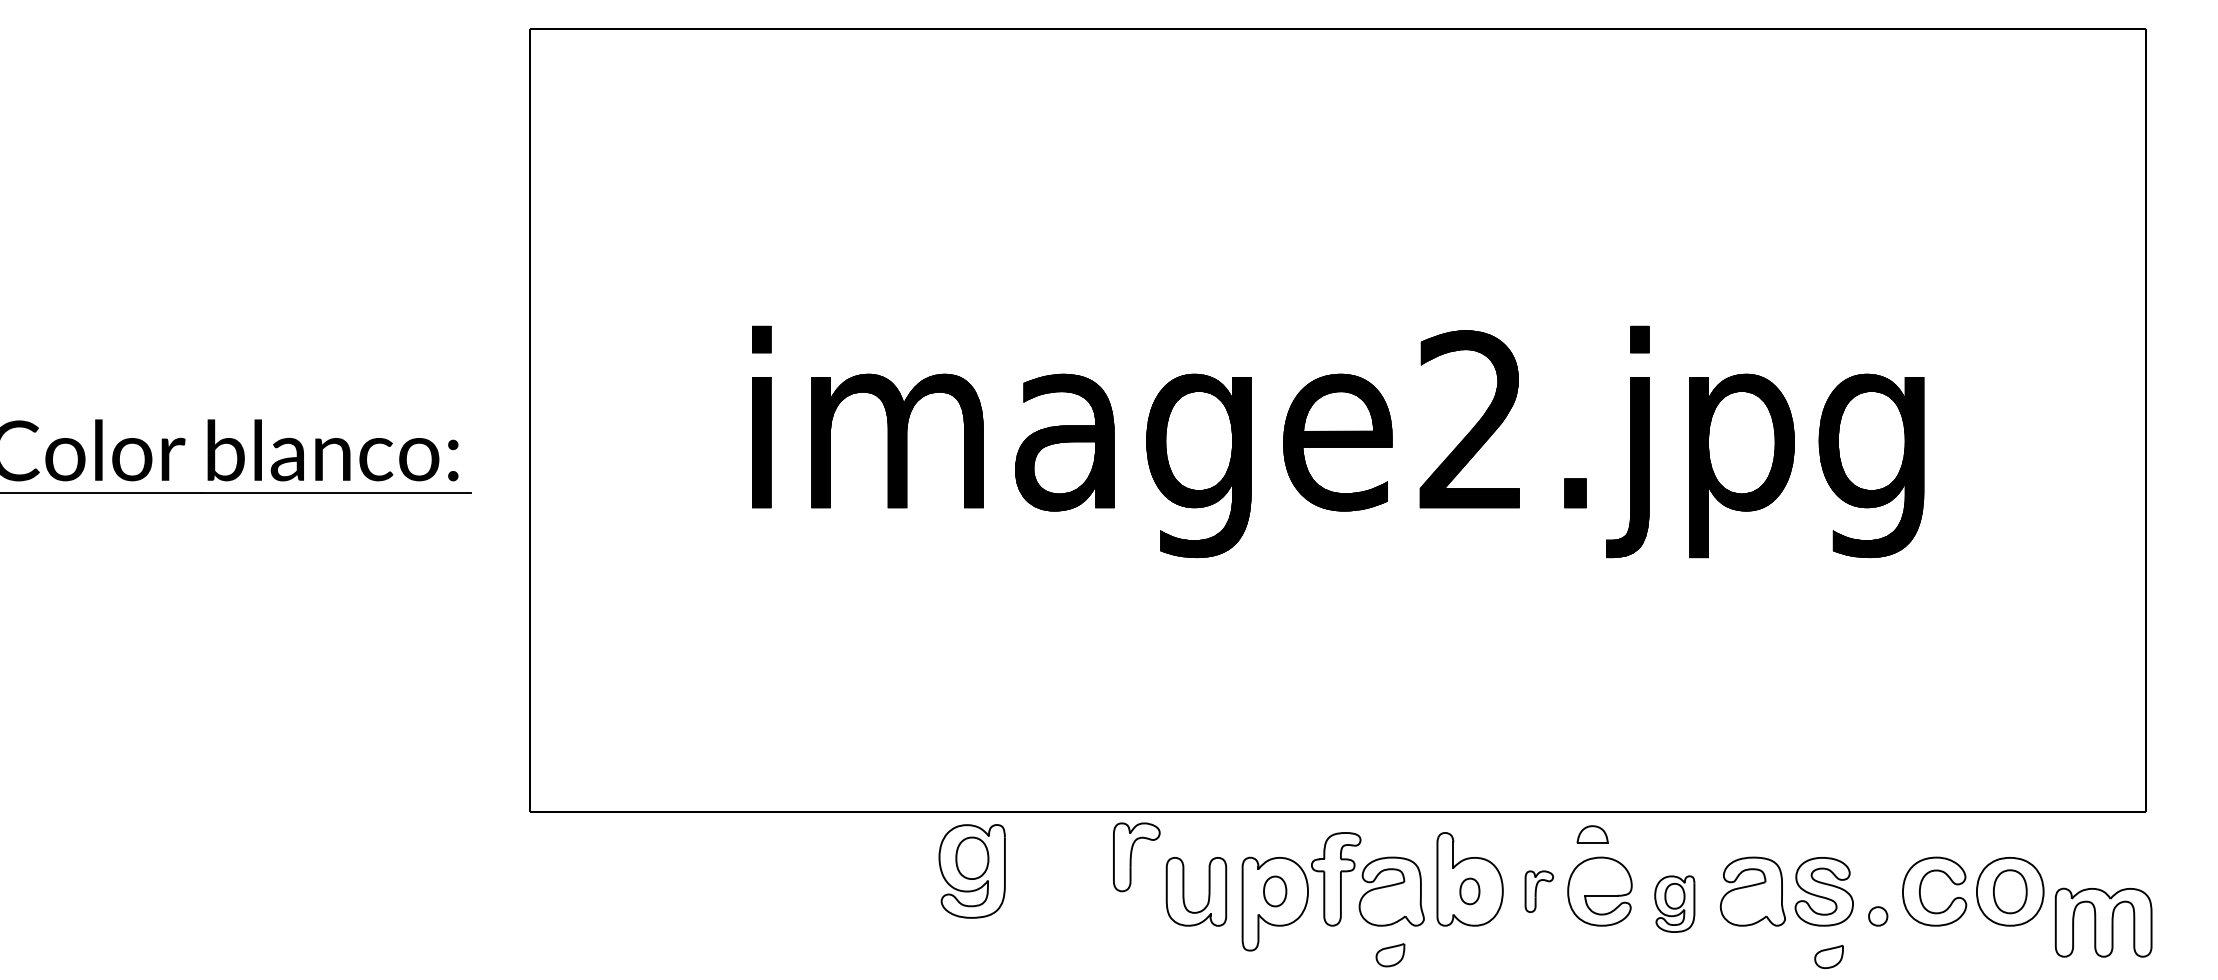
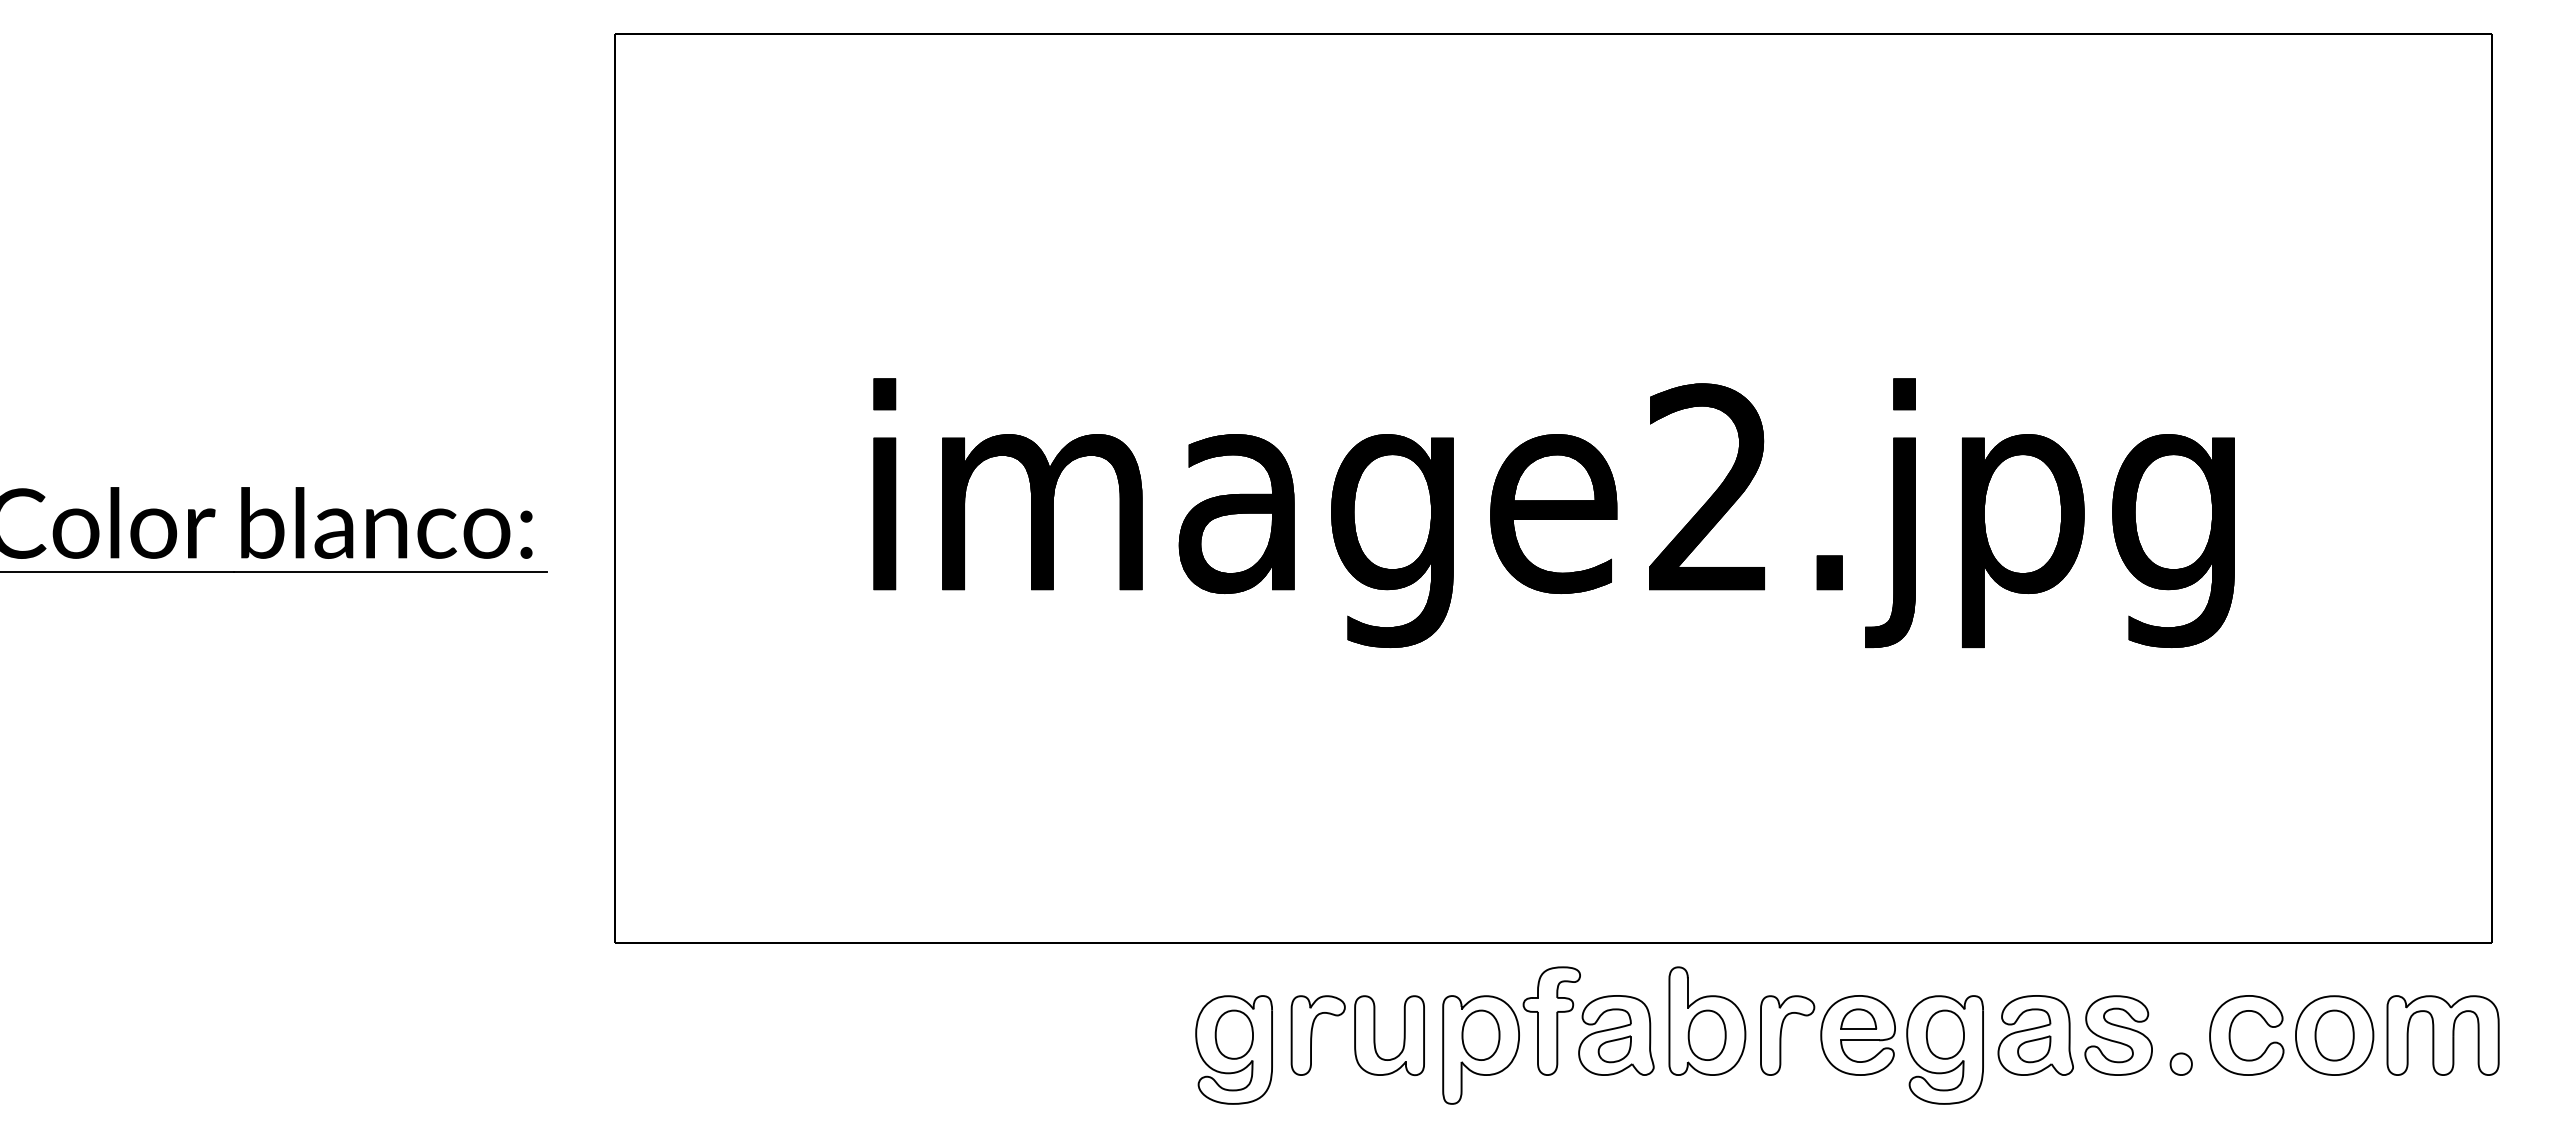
part: (1592, 834) -> (1858, 1018), moved
part: (1136, 857) -> (1317, 1035), moved
part: (971, 871) -> (1233, 1049), moved
part: (1274, 890) -> (1480, 1034), size x1.43
part: (1469, 890) -> (1706, 1034), size x1.67
part: (1539, 891) -> (1787, 1035), size x1.67
part: (1674, 903) -> (1944, 1049), size x1.67
part: (2103, 922) -> (2442, 1035), moved
part: (1390, 955) -> (1614, 1049), moved
part: (1829, 957) -> (2034, 1049), moved

